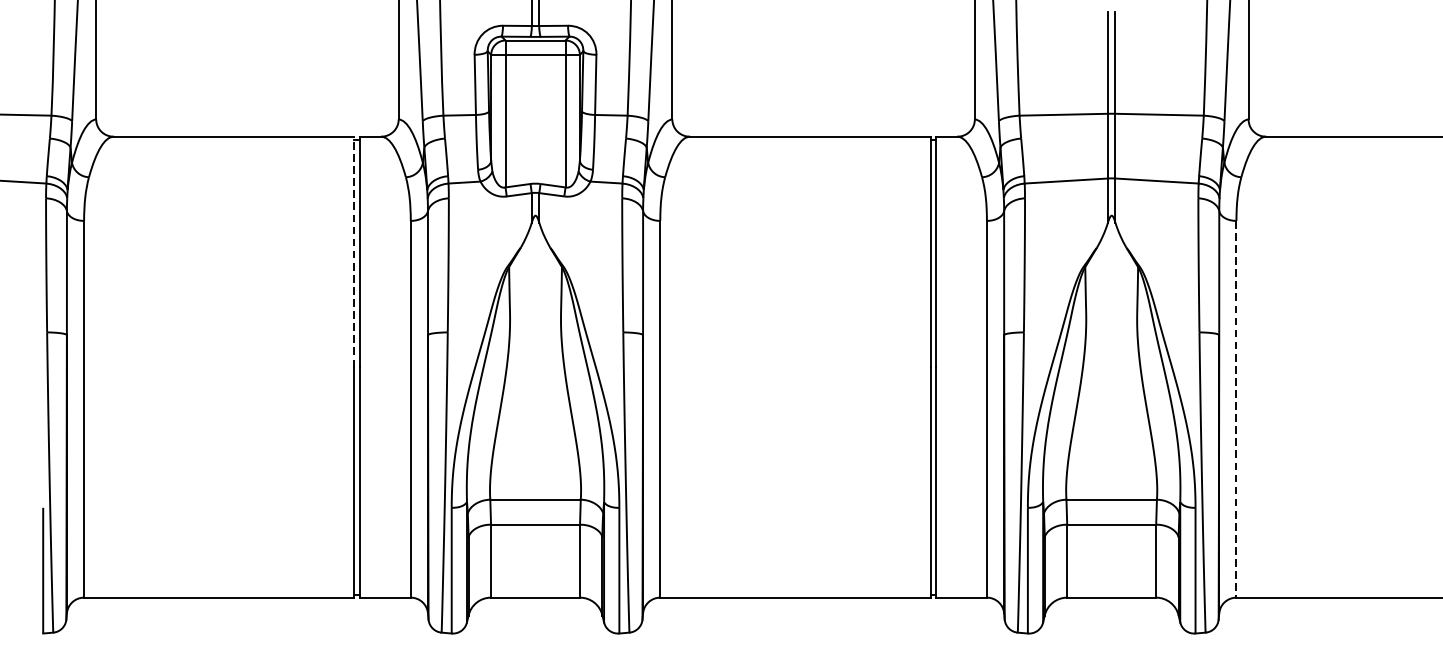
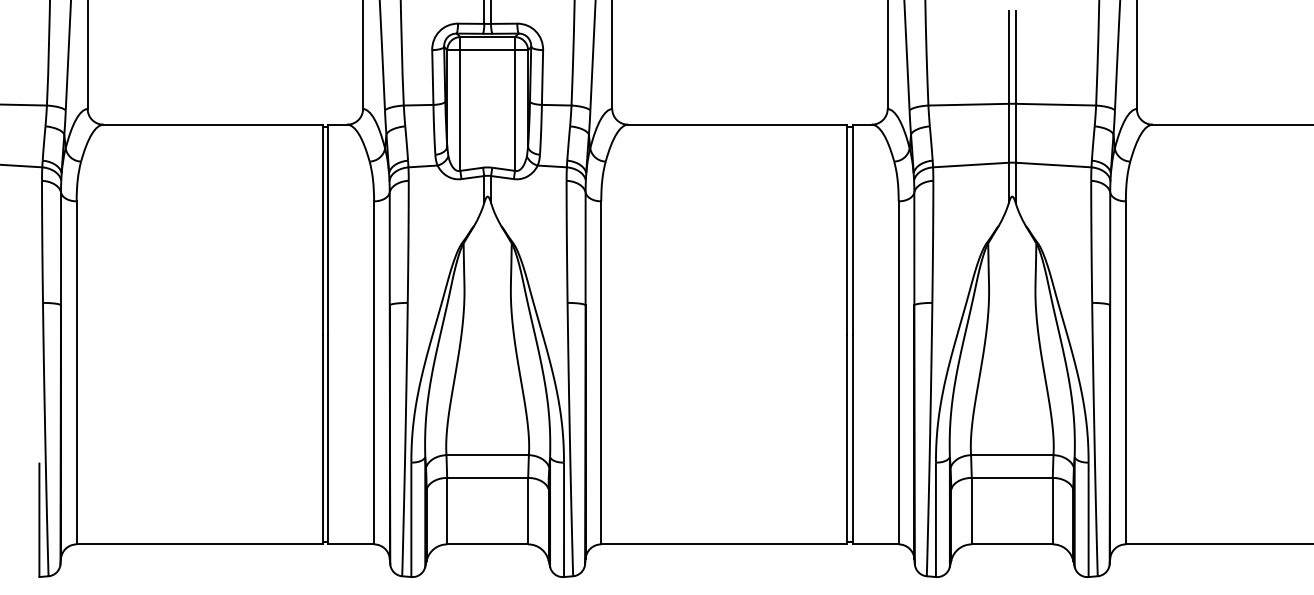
line: (354, 251) -> (322, 229), dashed -> solid
line: (1236, 408) -> (1125, 372), dashed -> solid

